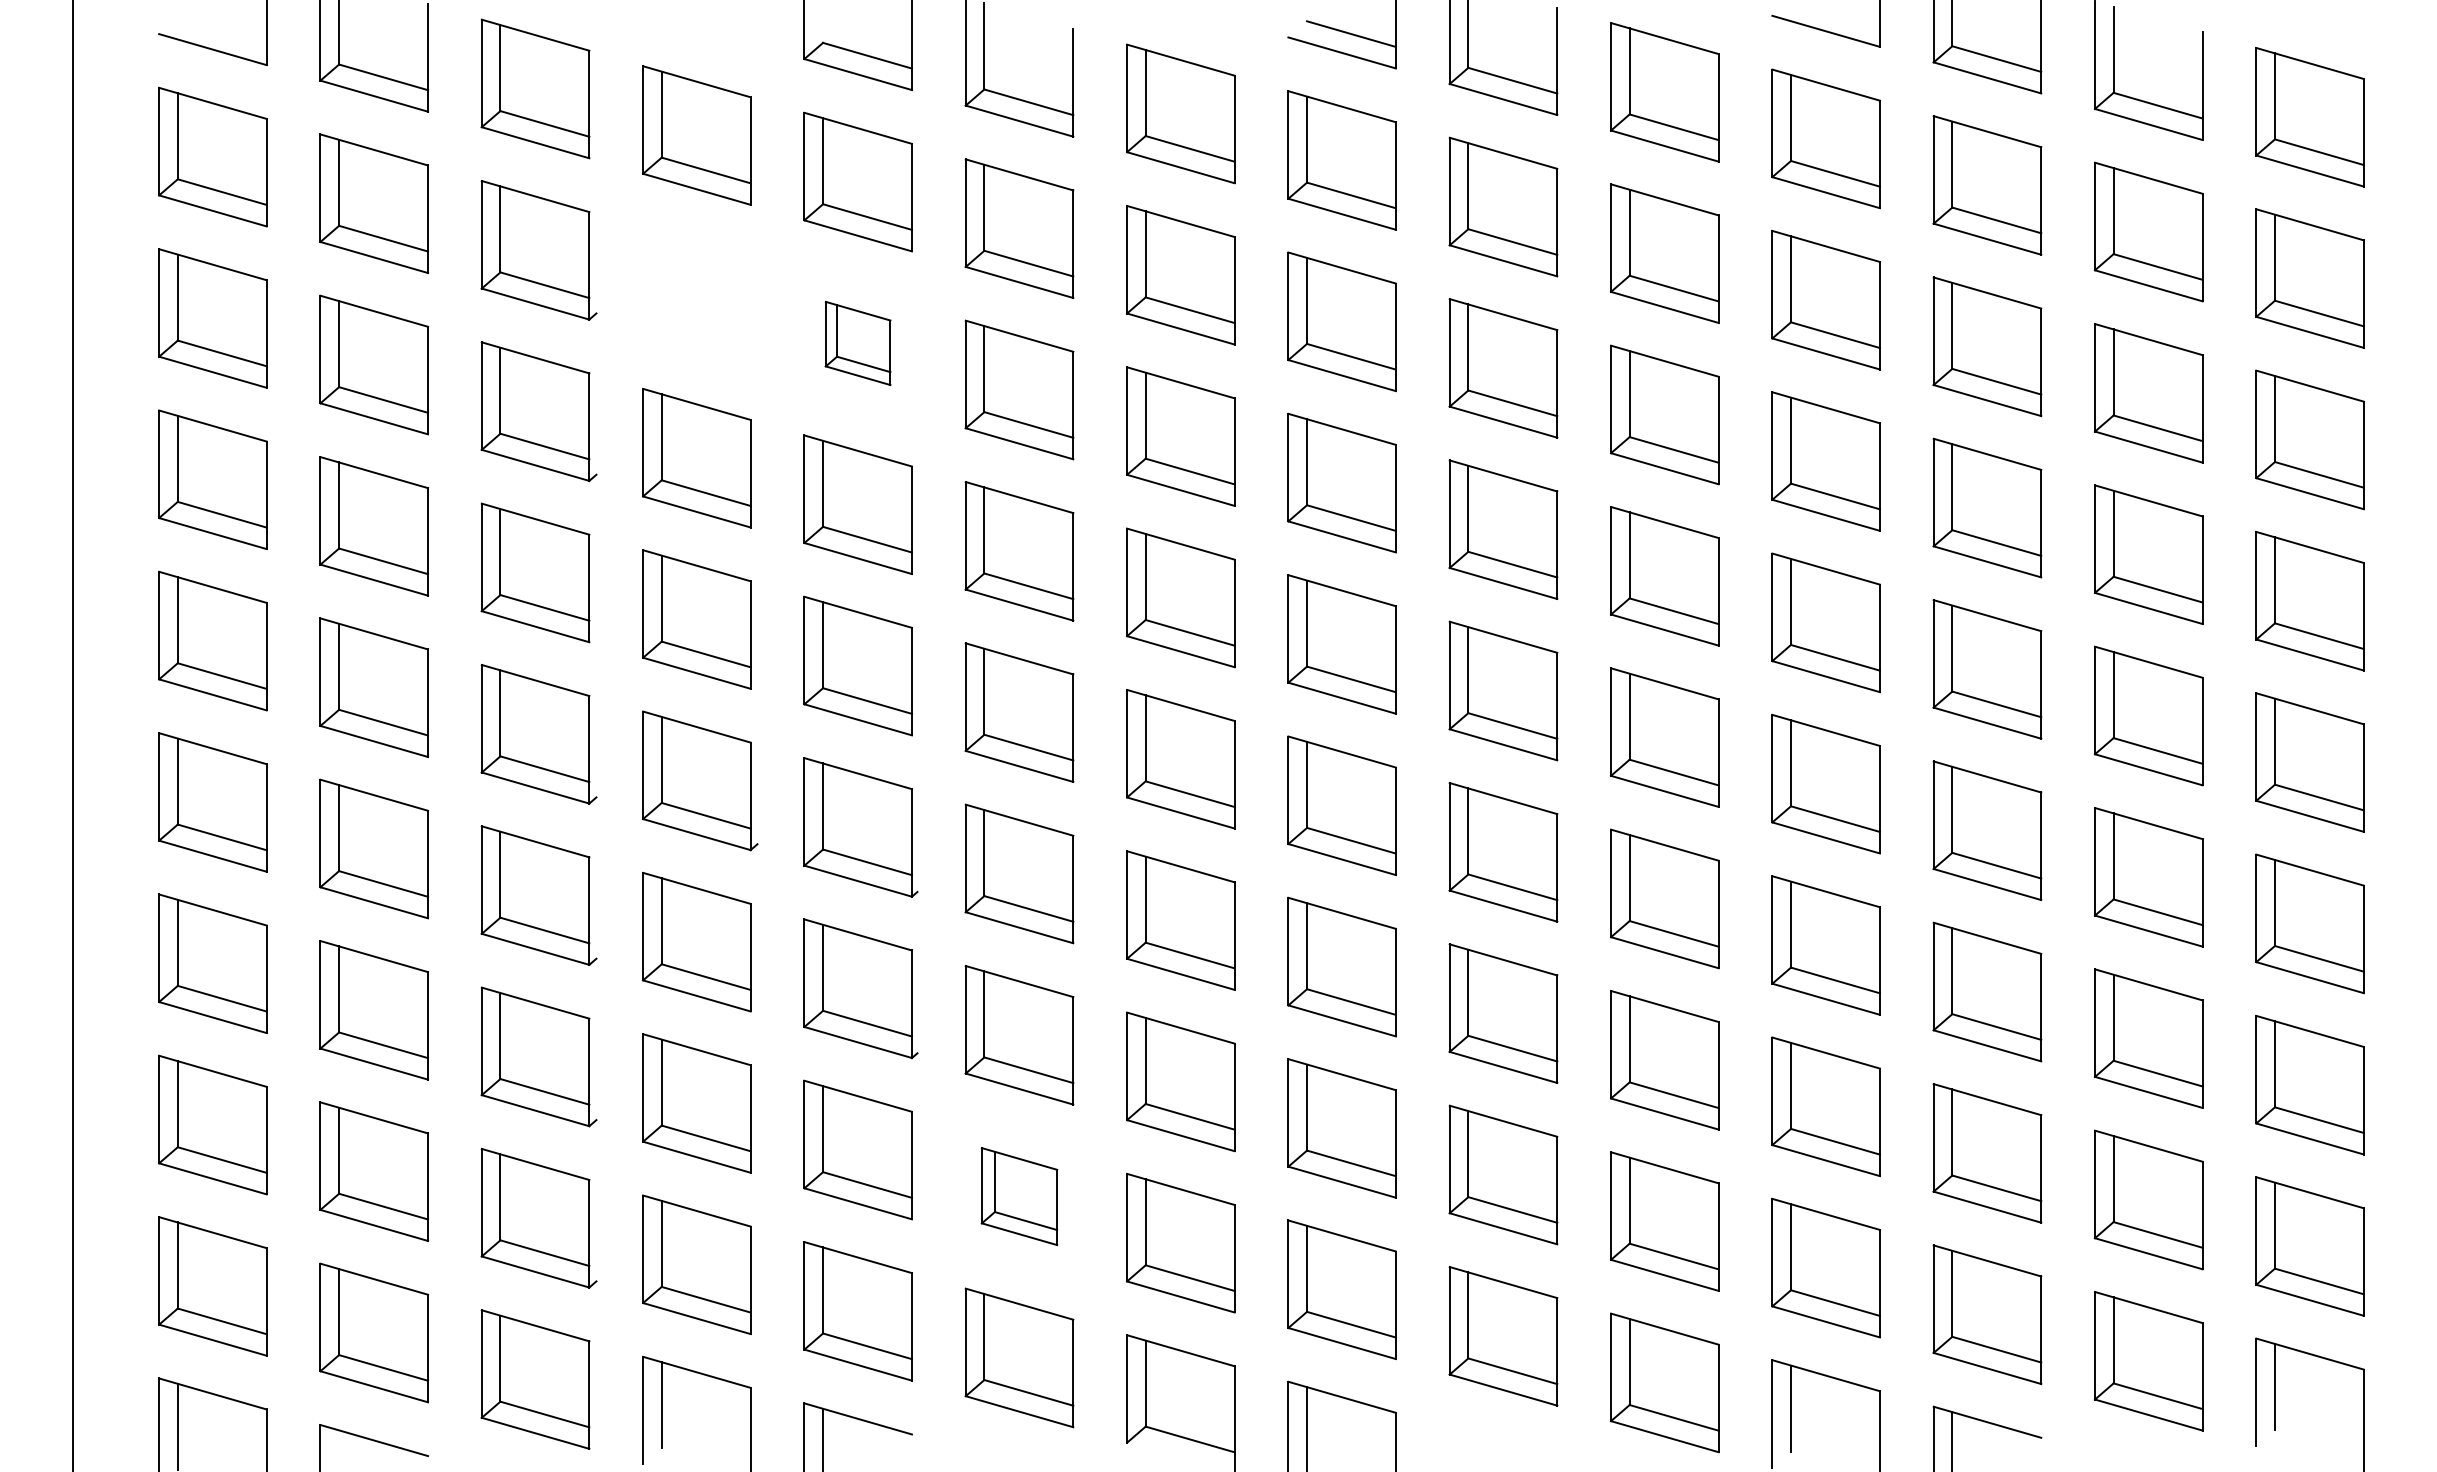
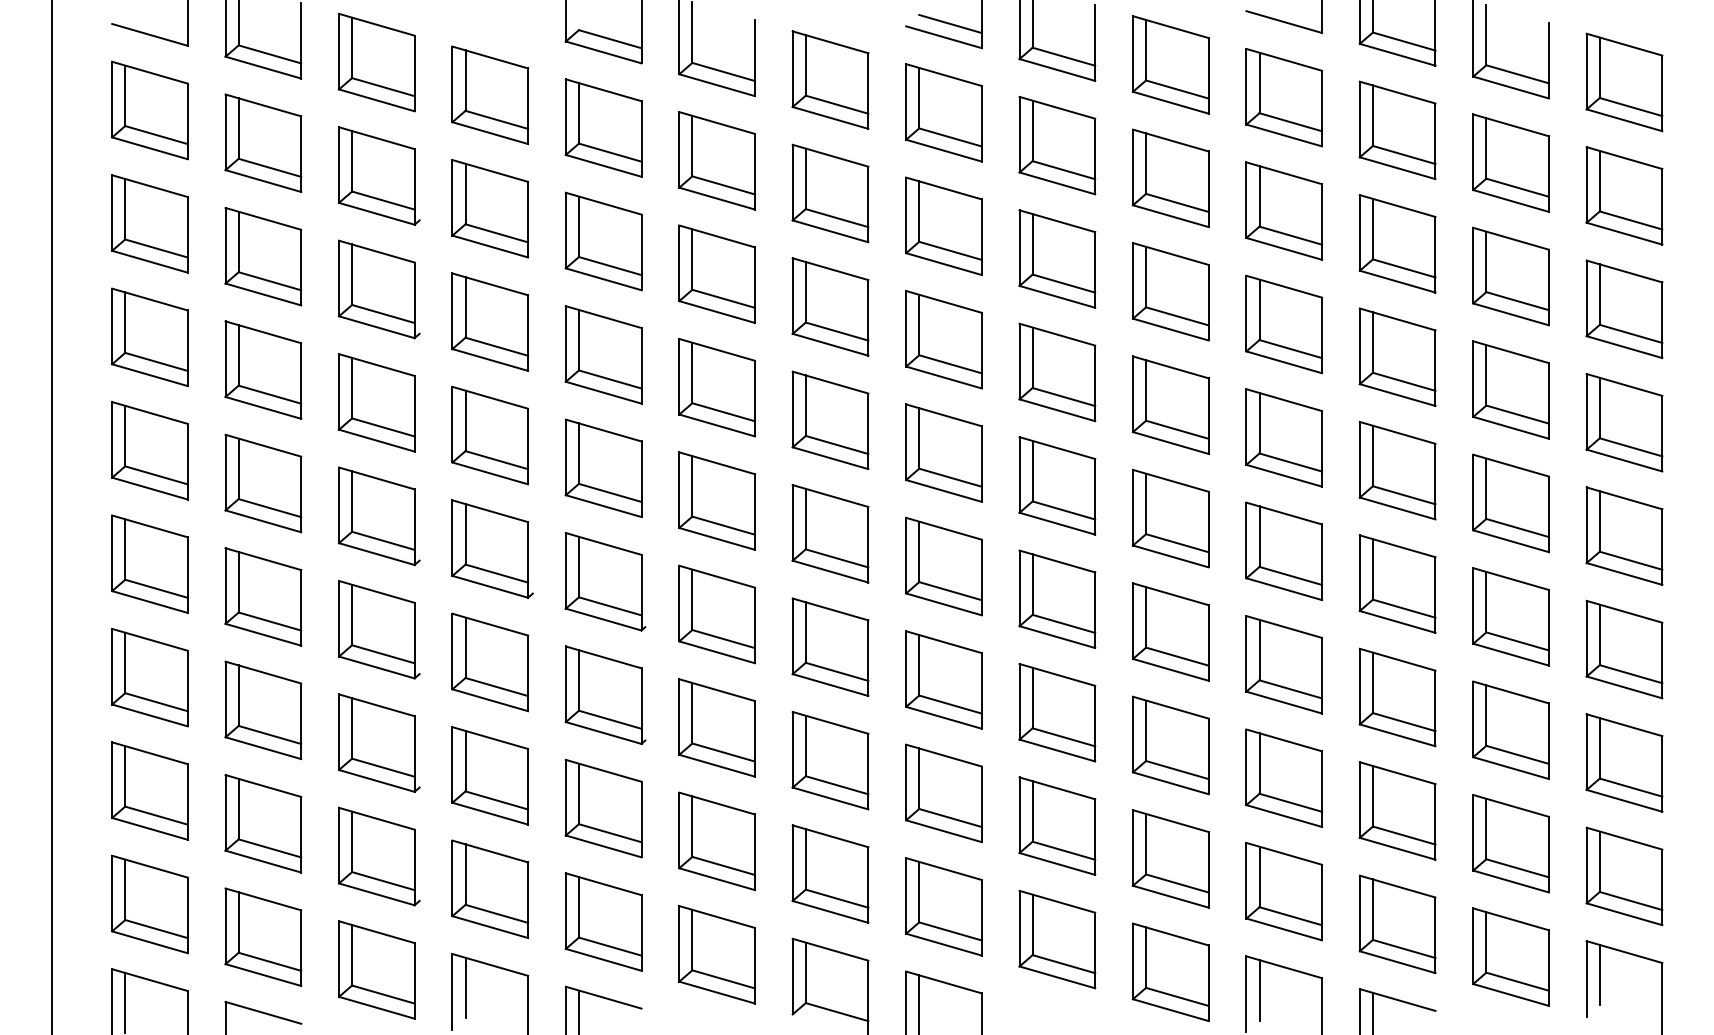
part: (696, 296) -> (489, 208), added
part: (857, 343) -> (603, 241), size x1.67
part: (1019, 1196) -> (717, 841), size x1.43

